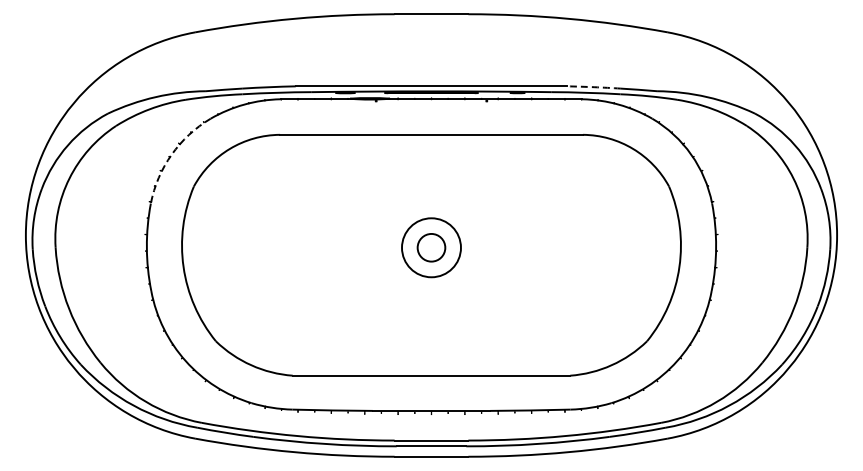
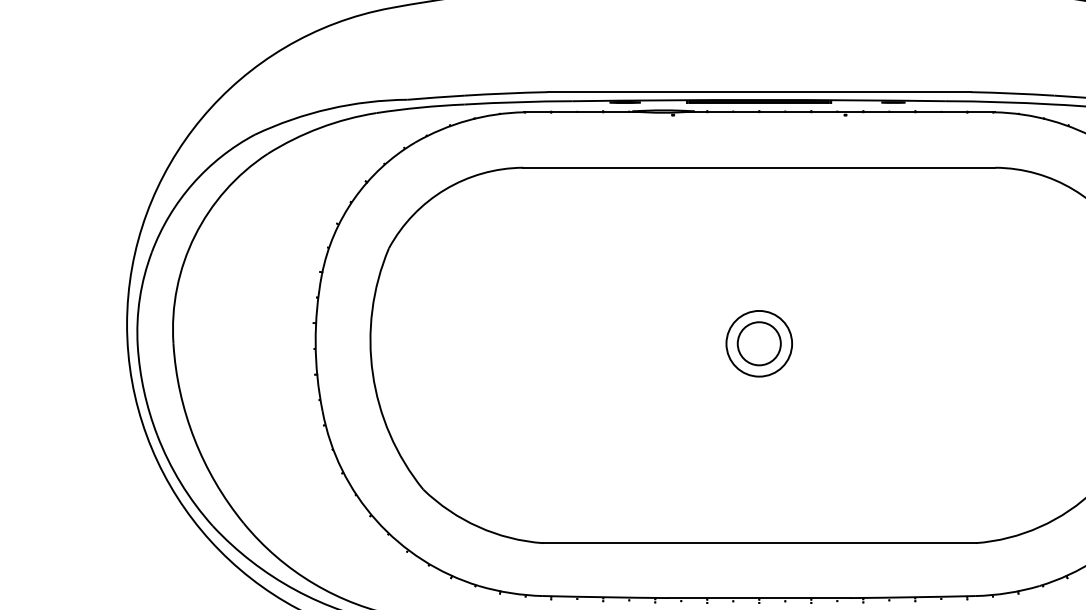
arc: (594, 87) -> (1013, 93), dashed -> solid
arc: (171, 154) -> (354, 198), dashed -> solid
circle: (431, 247) -> (759, 343), size x0.71

